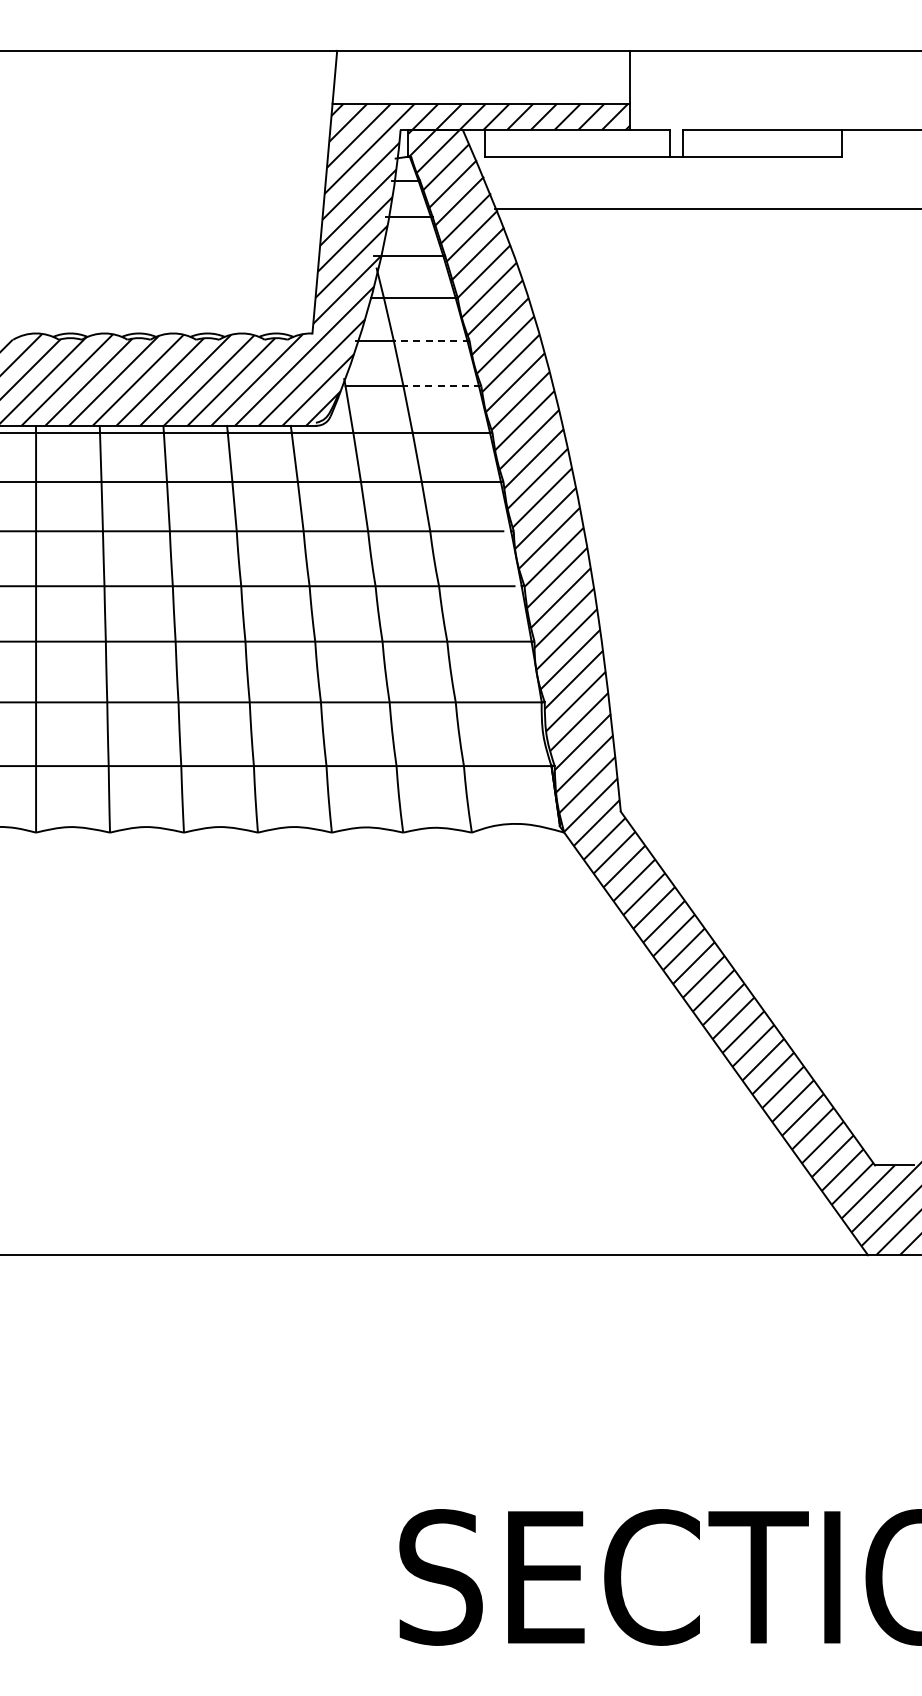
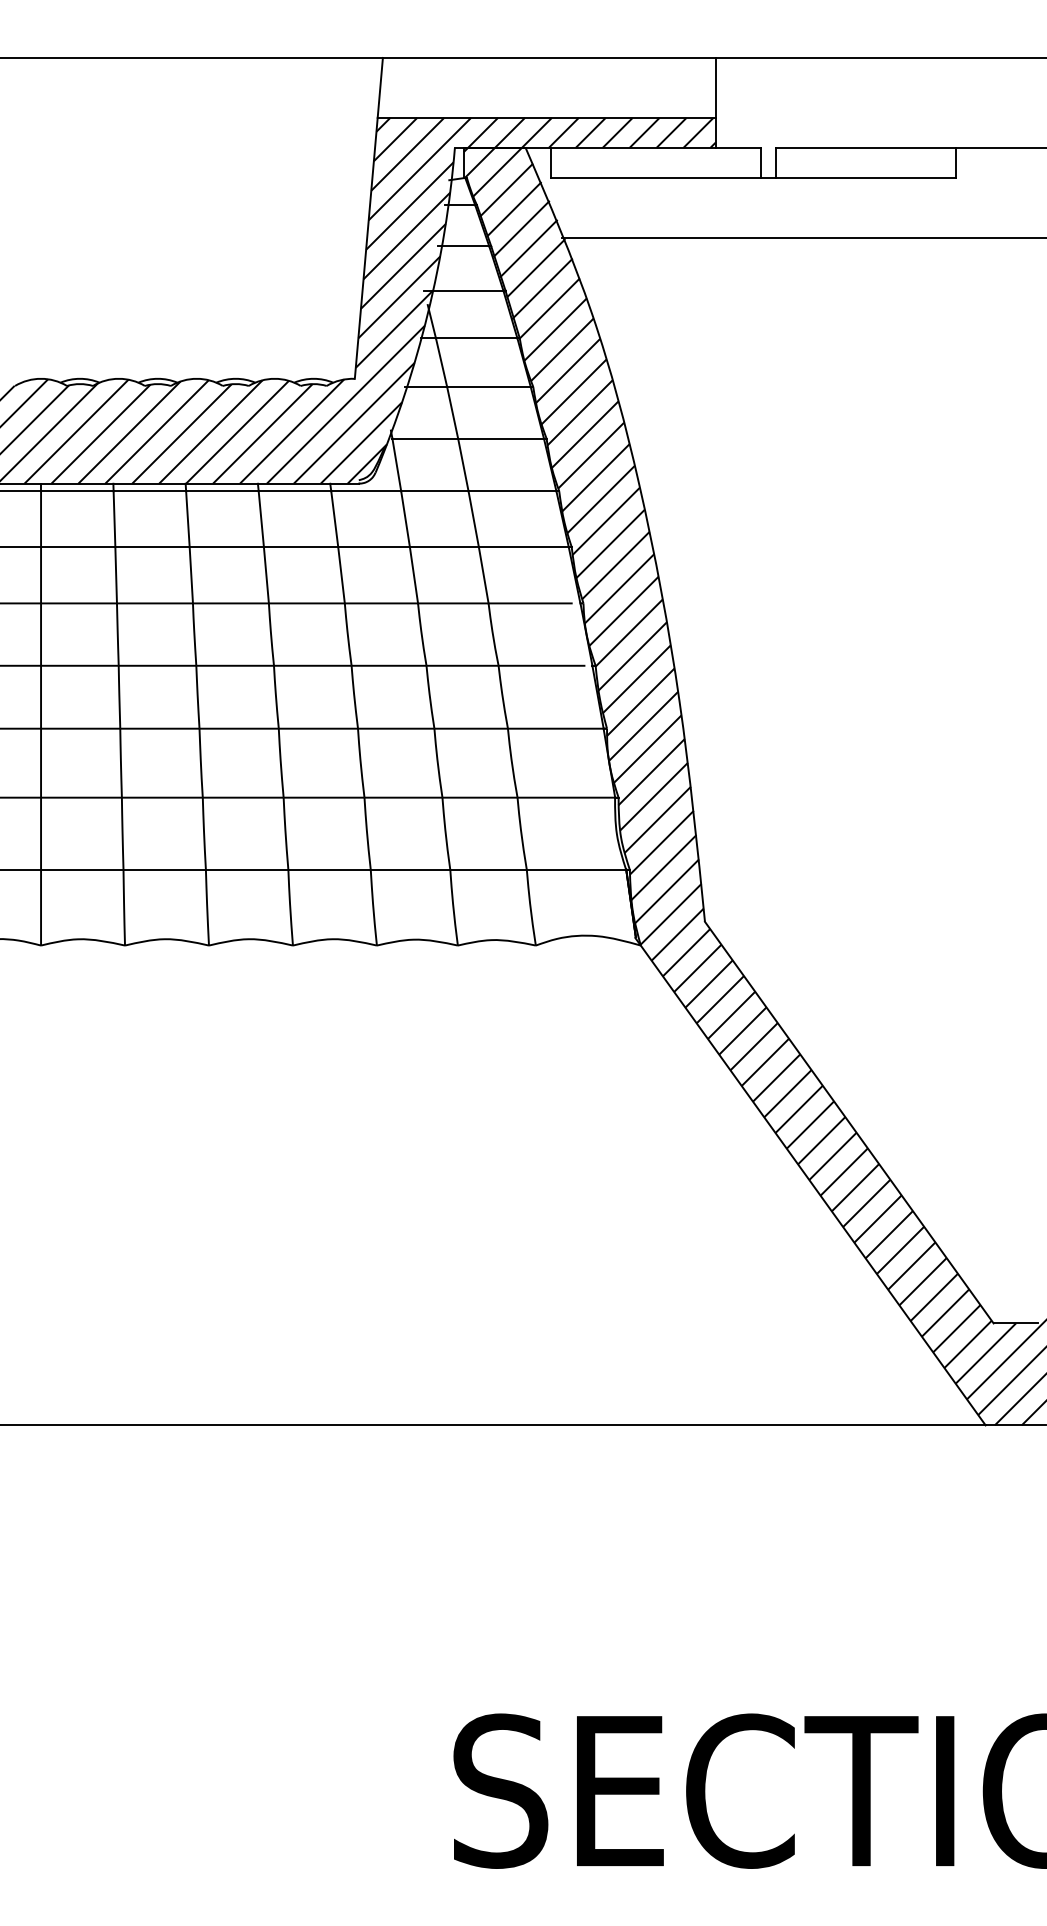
line: (431, 340) -> (490, 386), dashed -> solid
line: (442, 386) -> (502, 439), dashed -> solid

